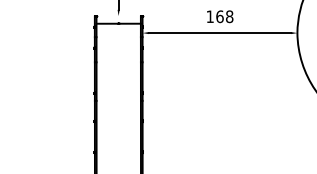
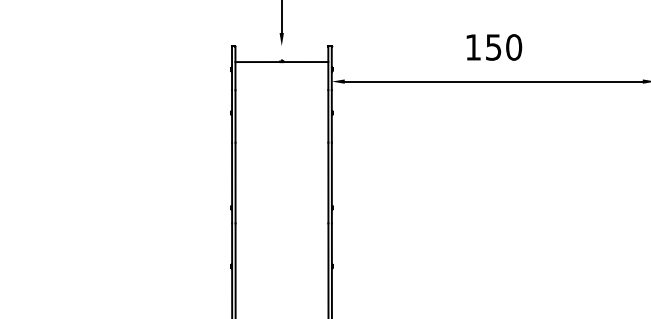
text: (224, 16) -> (503, 46), 168 -> 150

